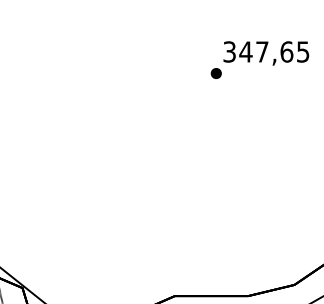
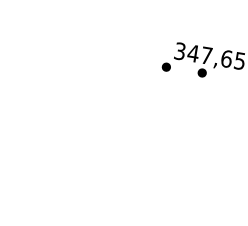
part: (259, 73) -> (201, 72), added

